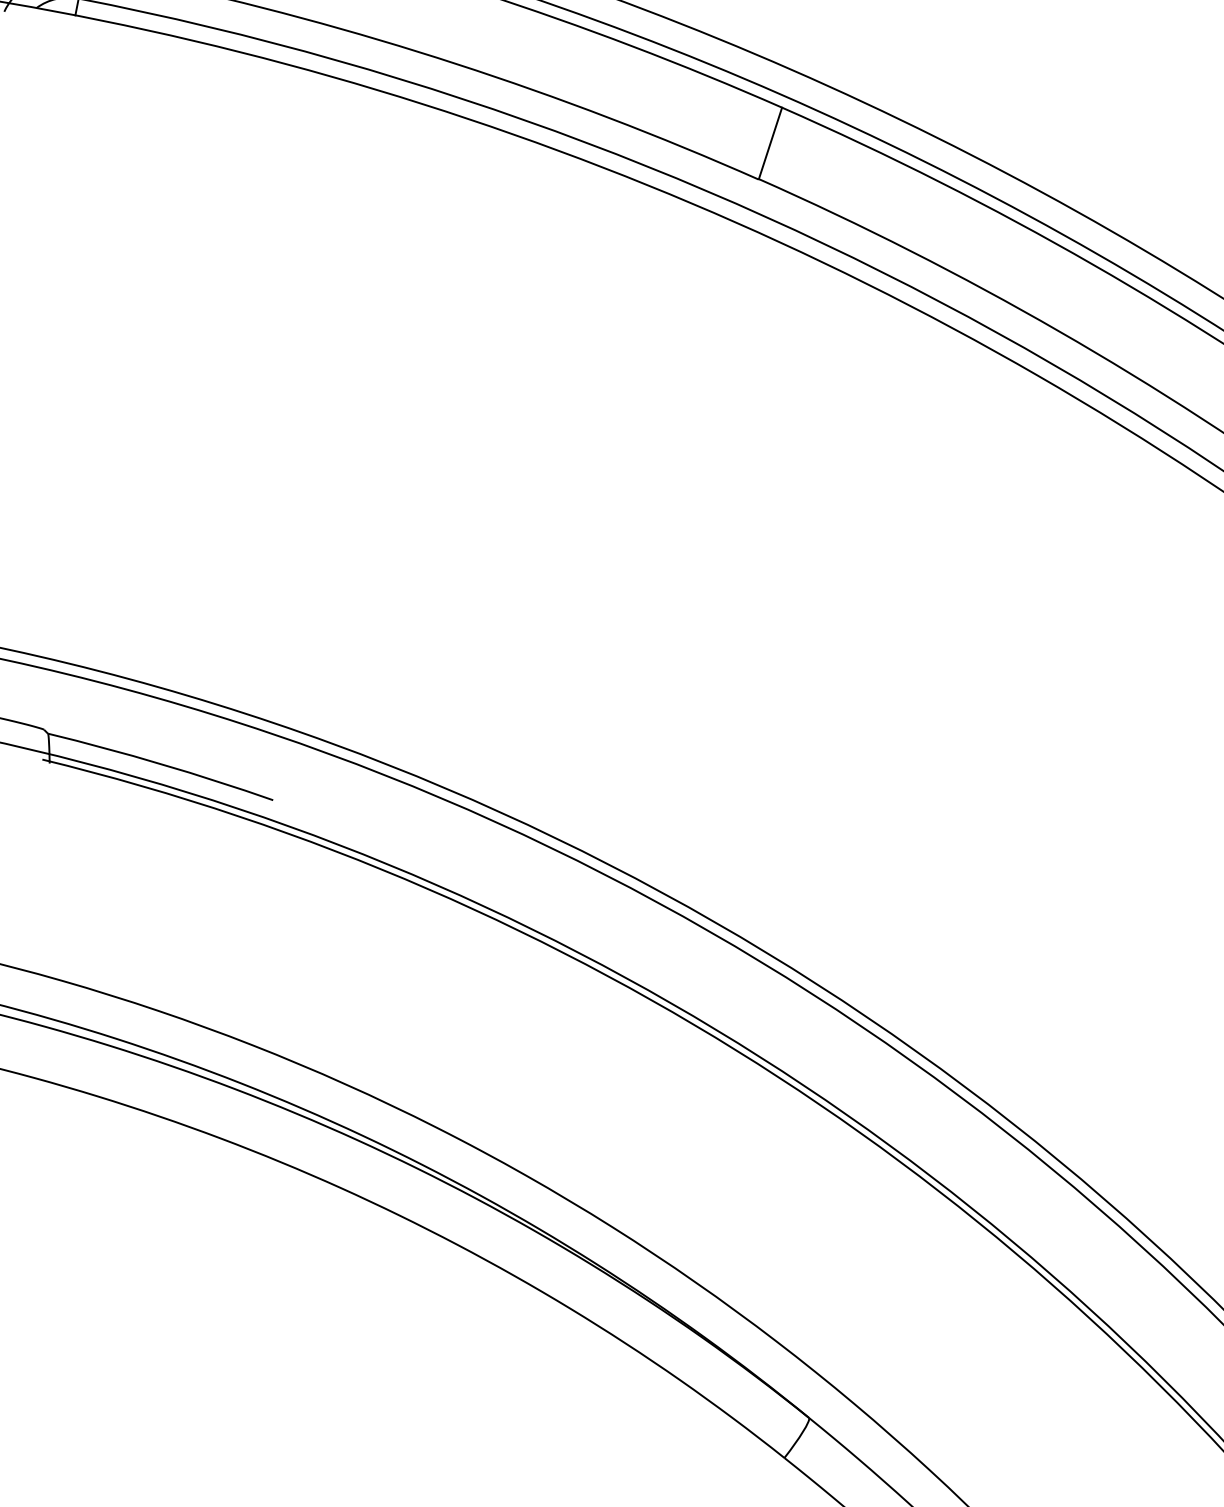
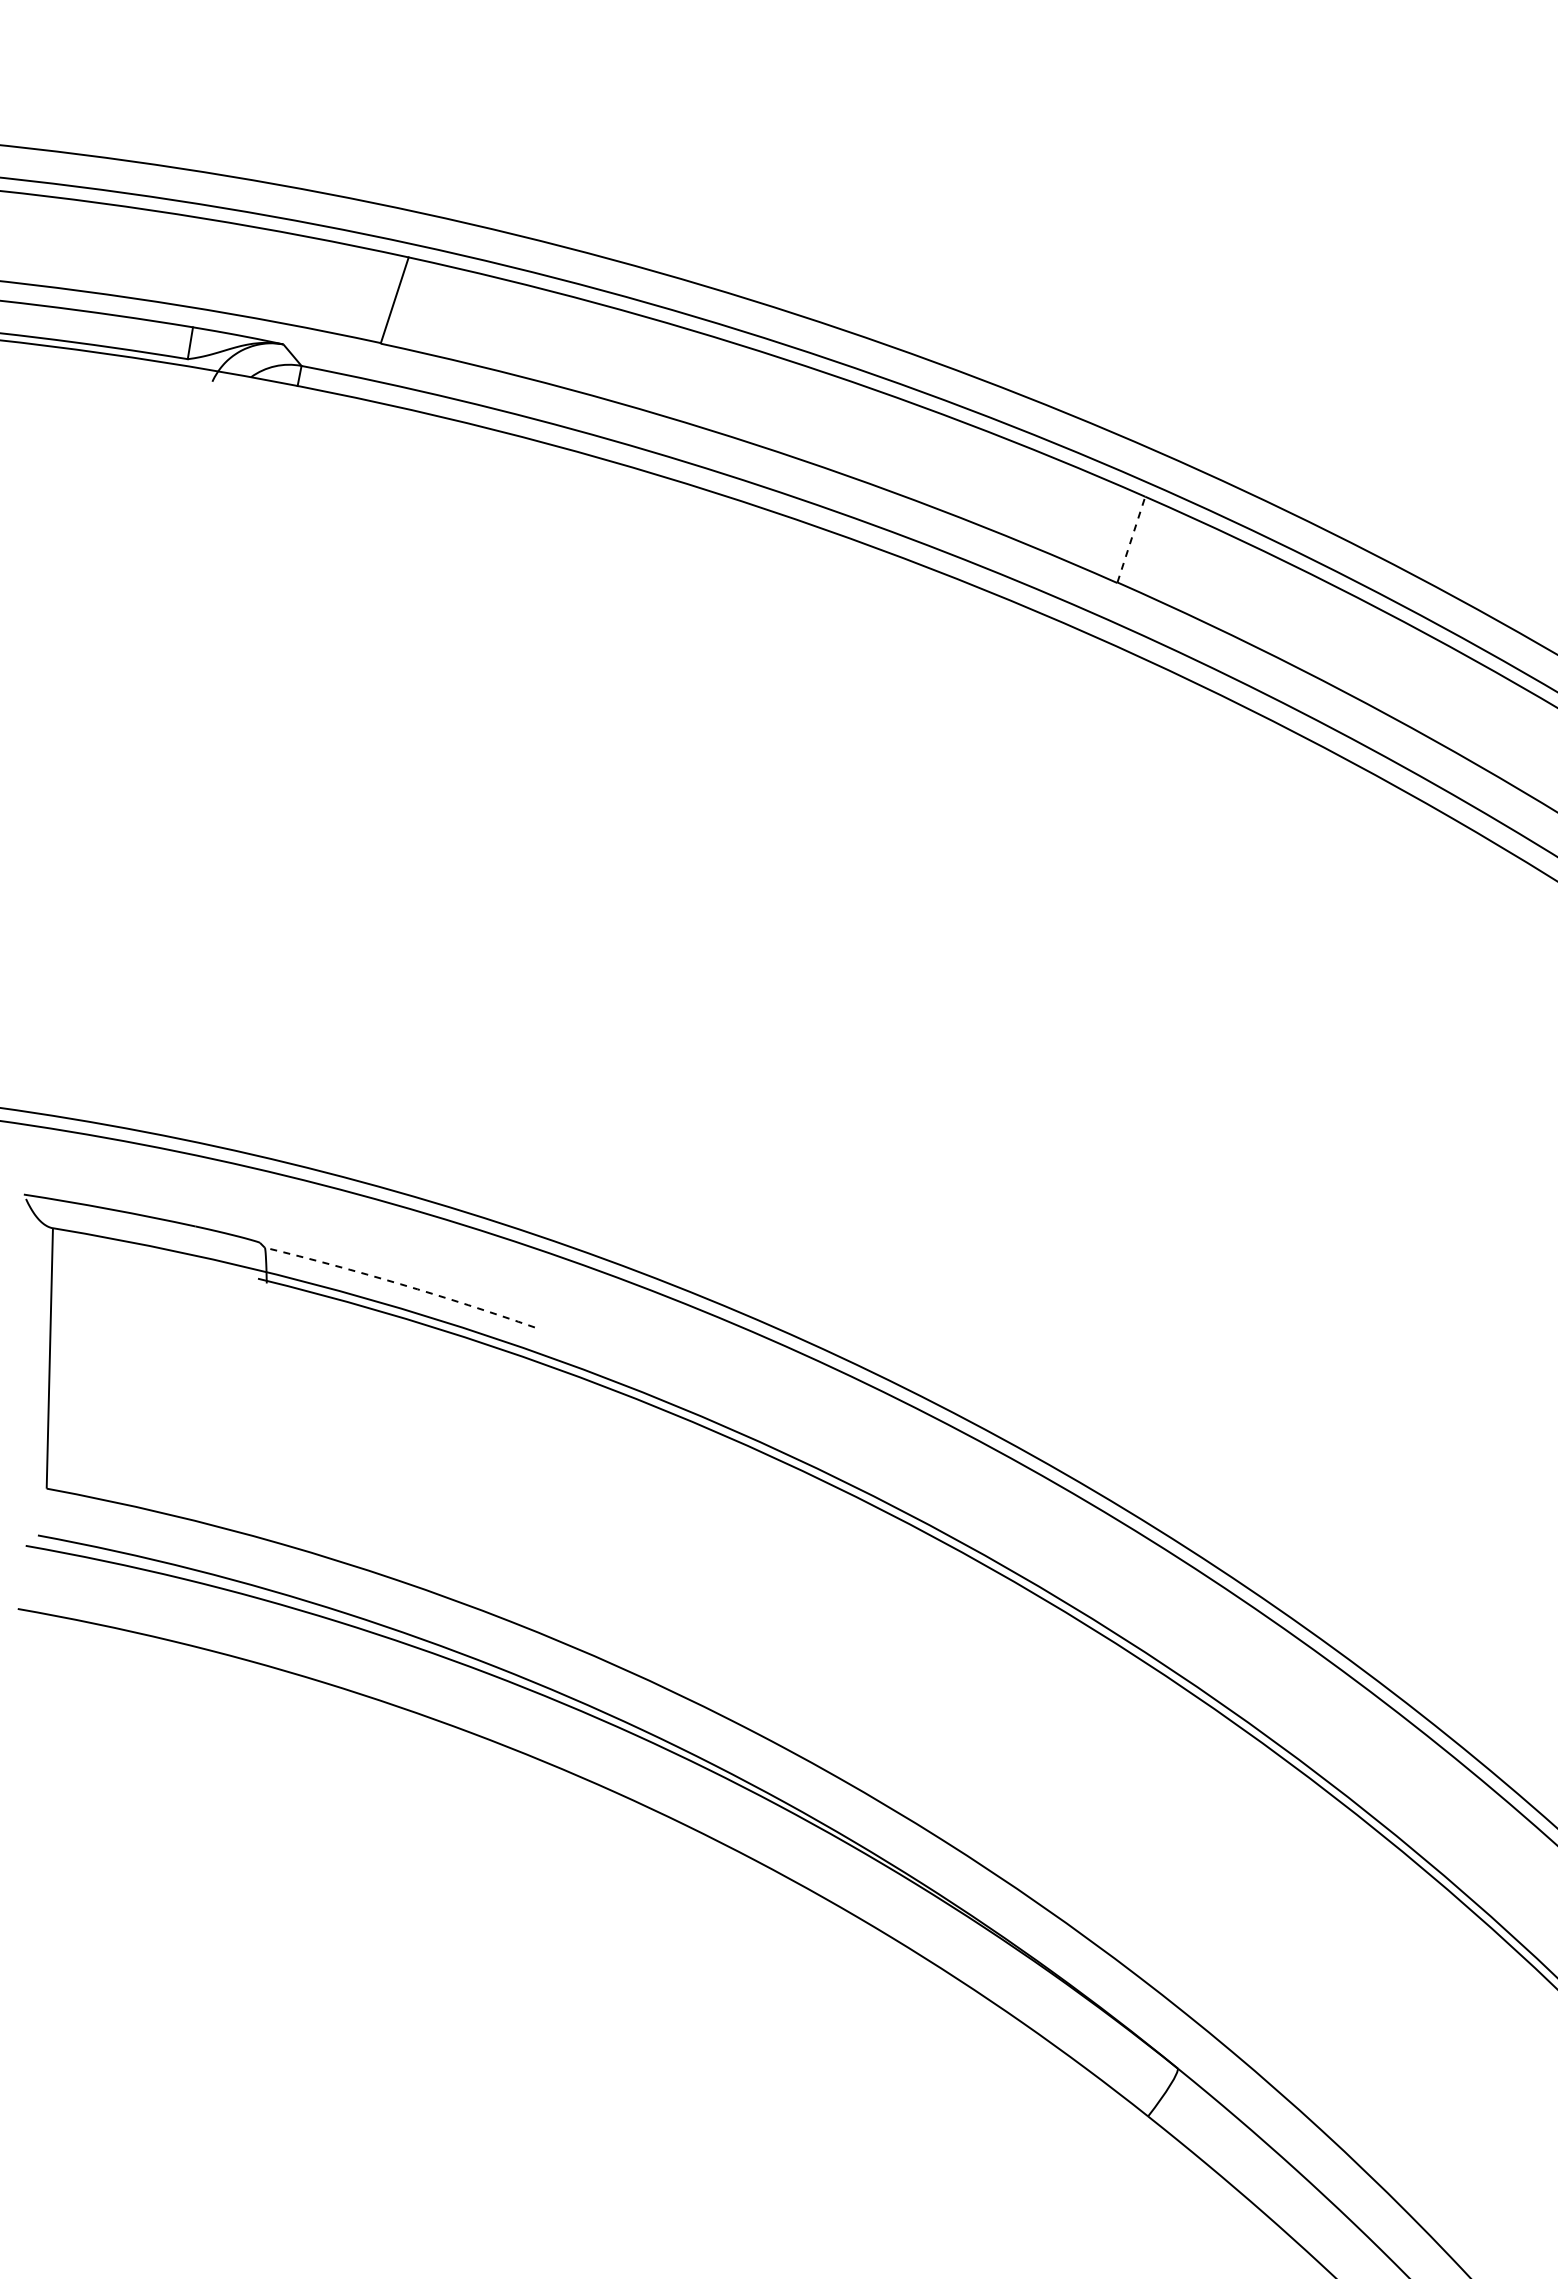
line: (770, 143) -> (1131, 539), solid -> dashed
arc: (161, 764) -> (400, 1284), solid -> dashed

